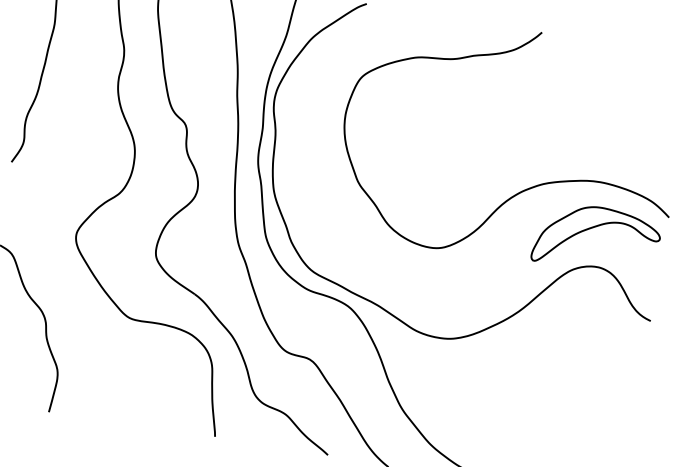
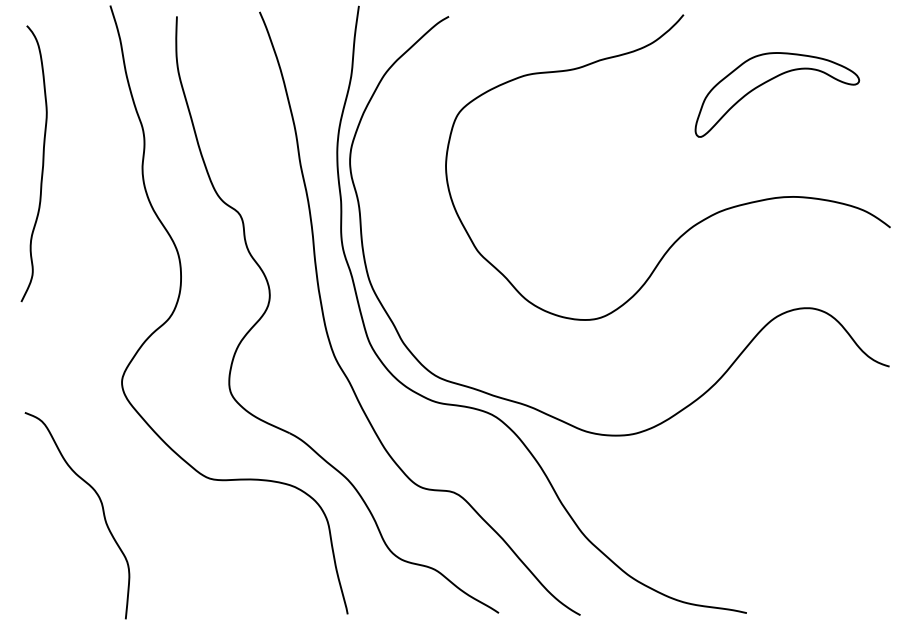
part: (594, 227) -> (771, 80), moved

